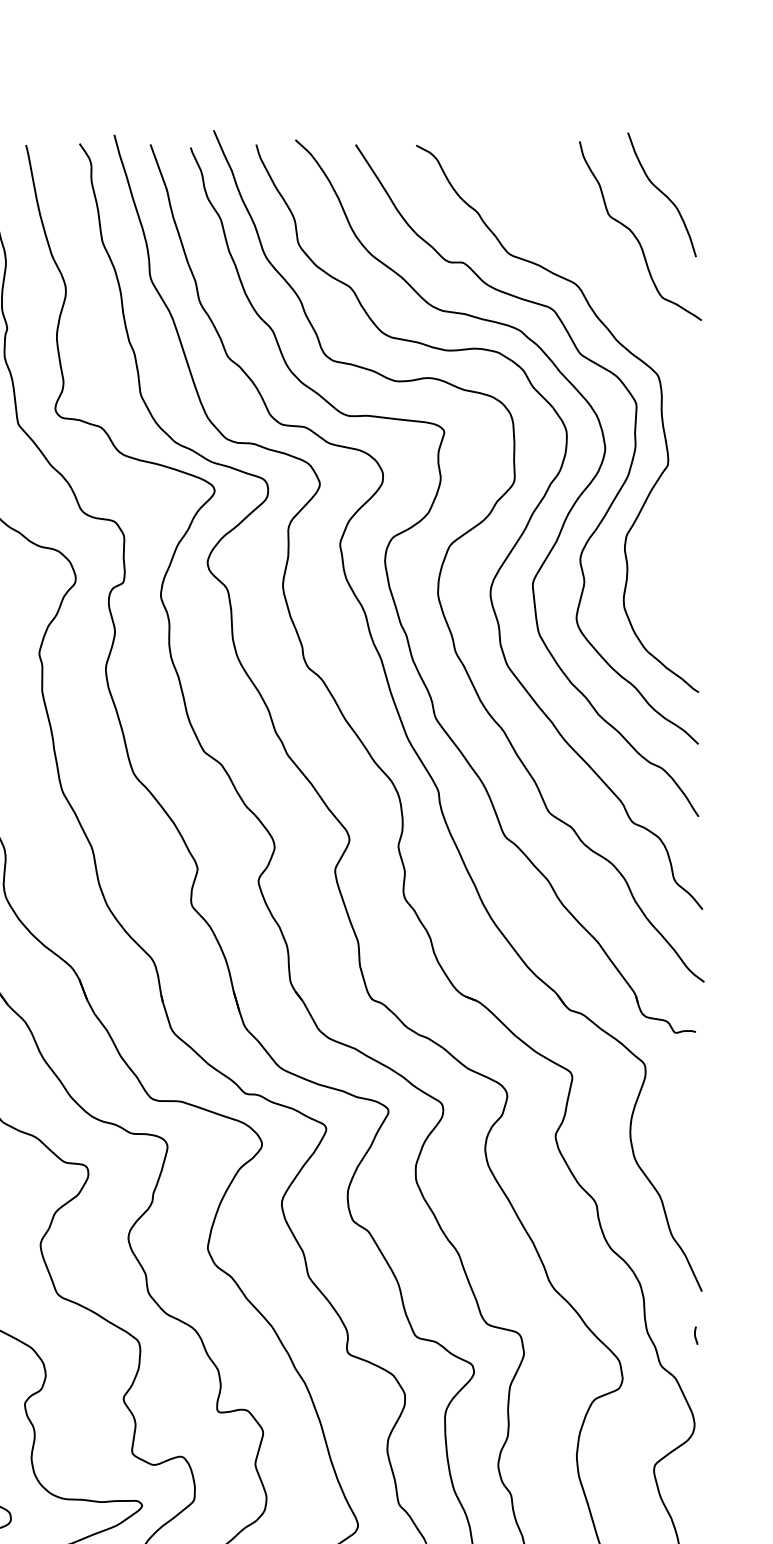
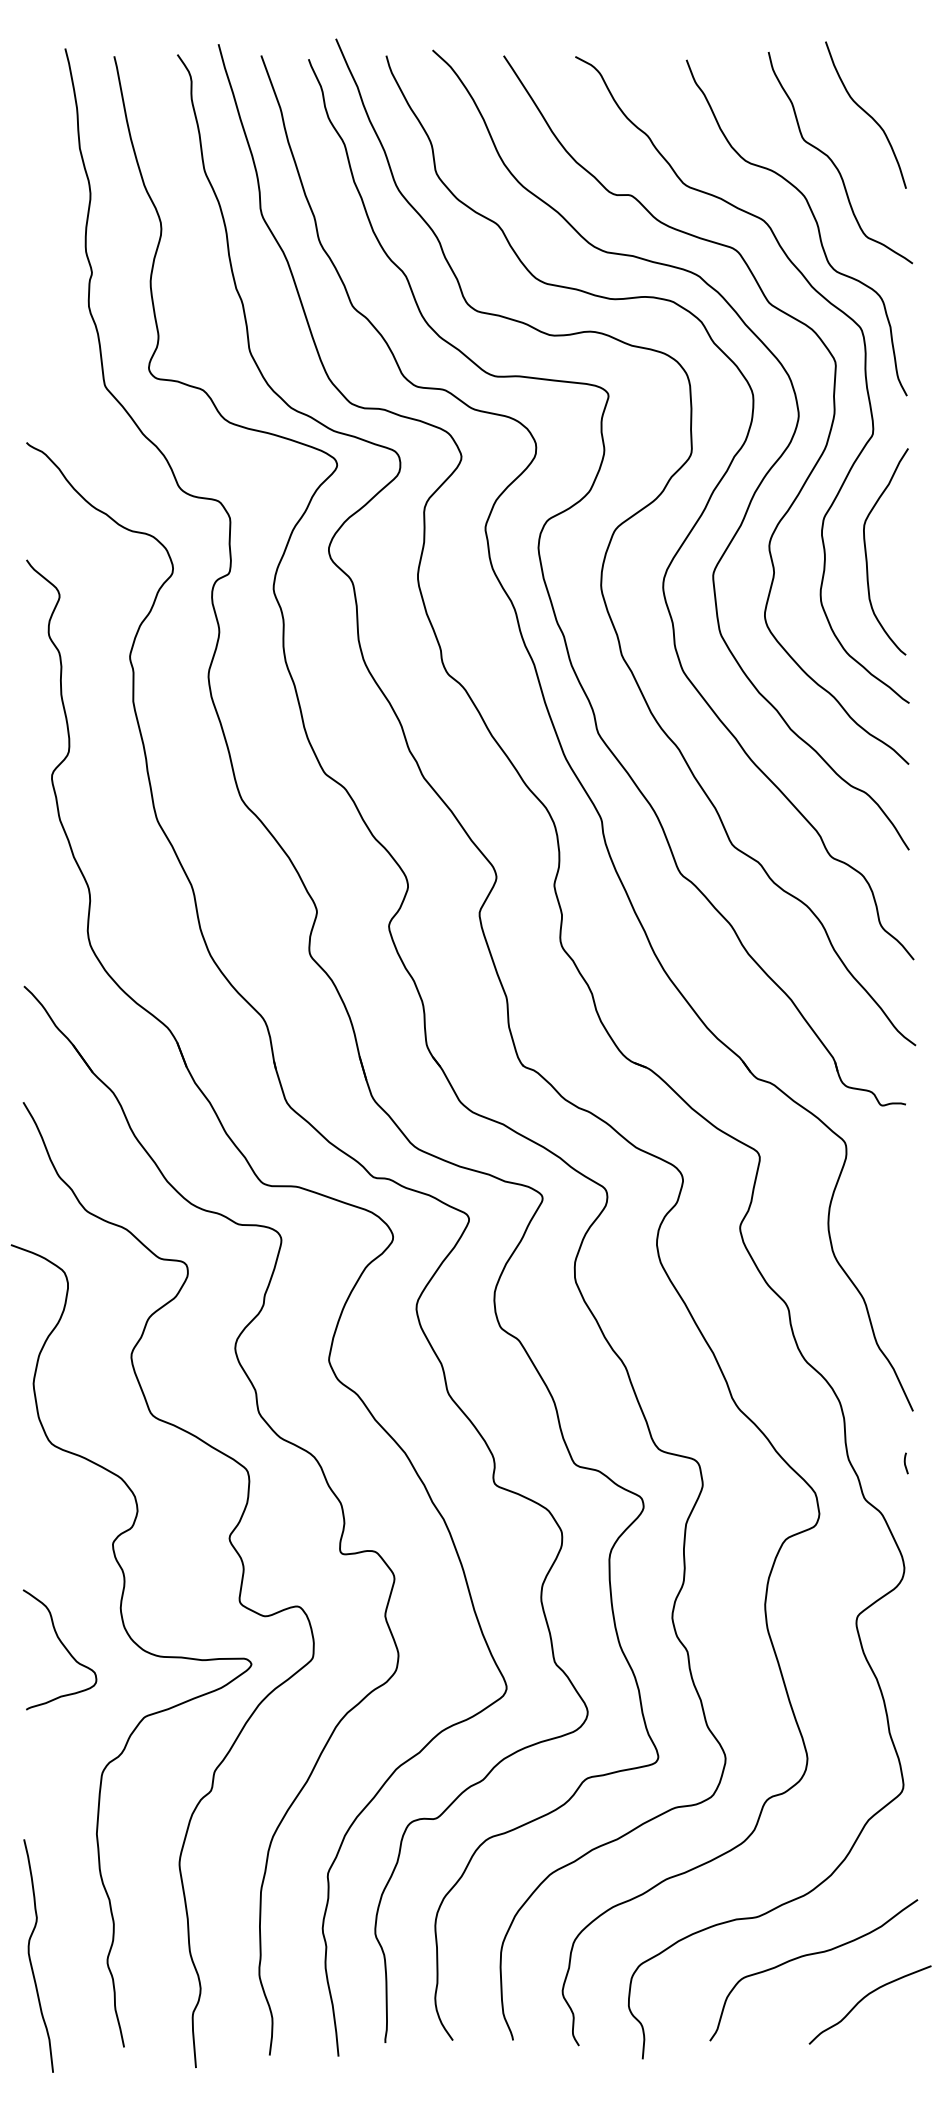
curve: (618, 284) -> (814, 220), added
curve: (663, 569) -> (867, 557), added

